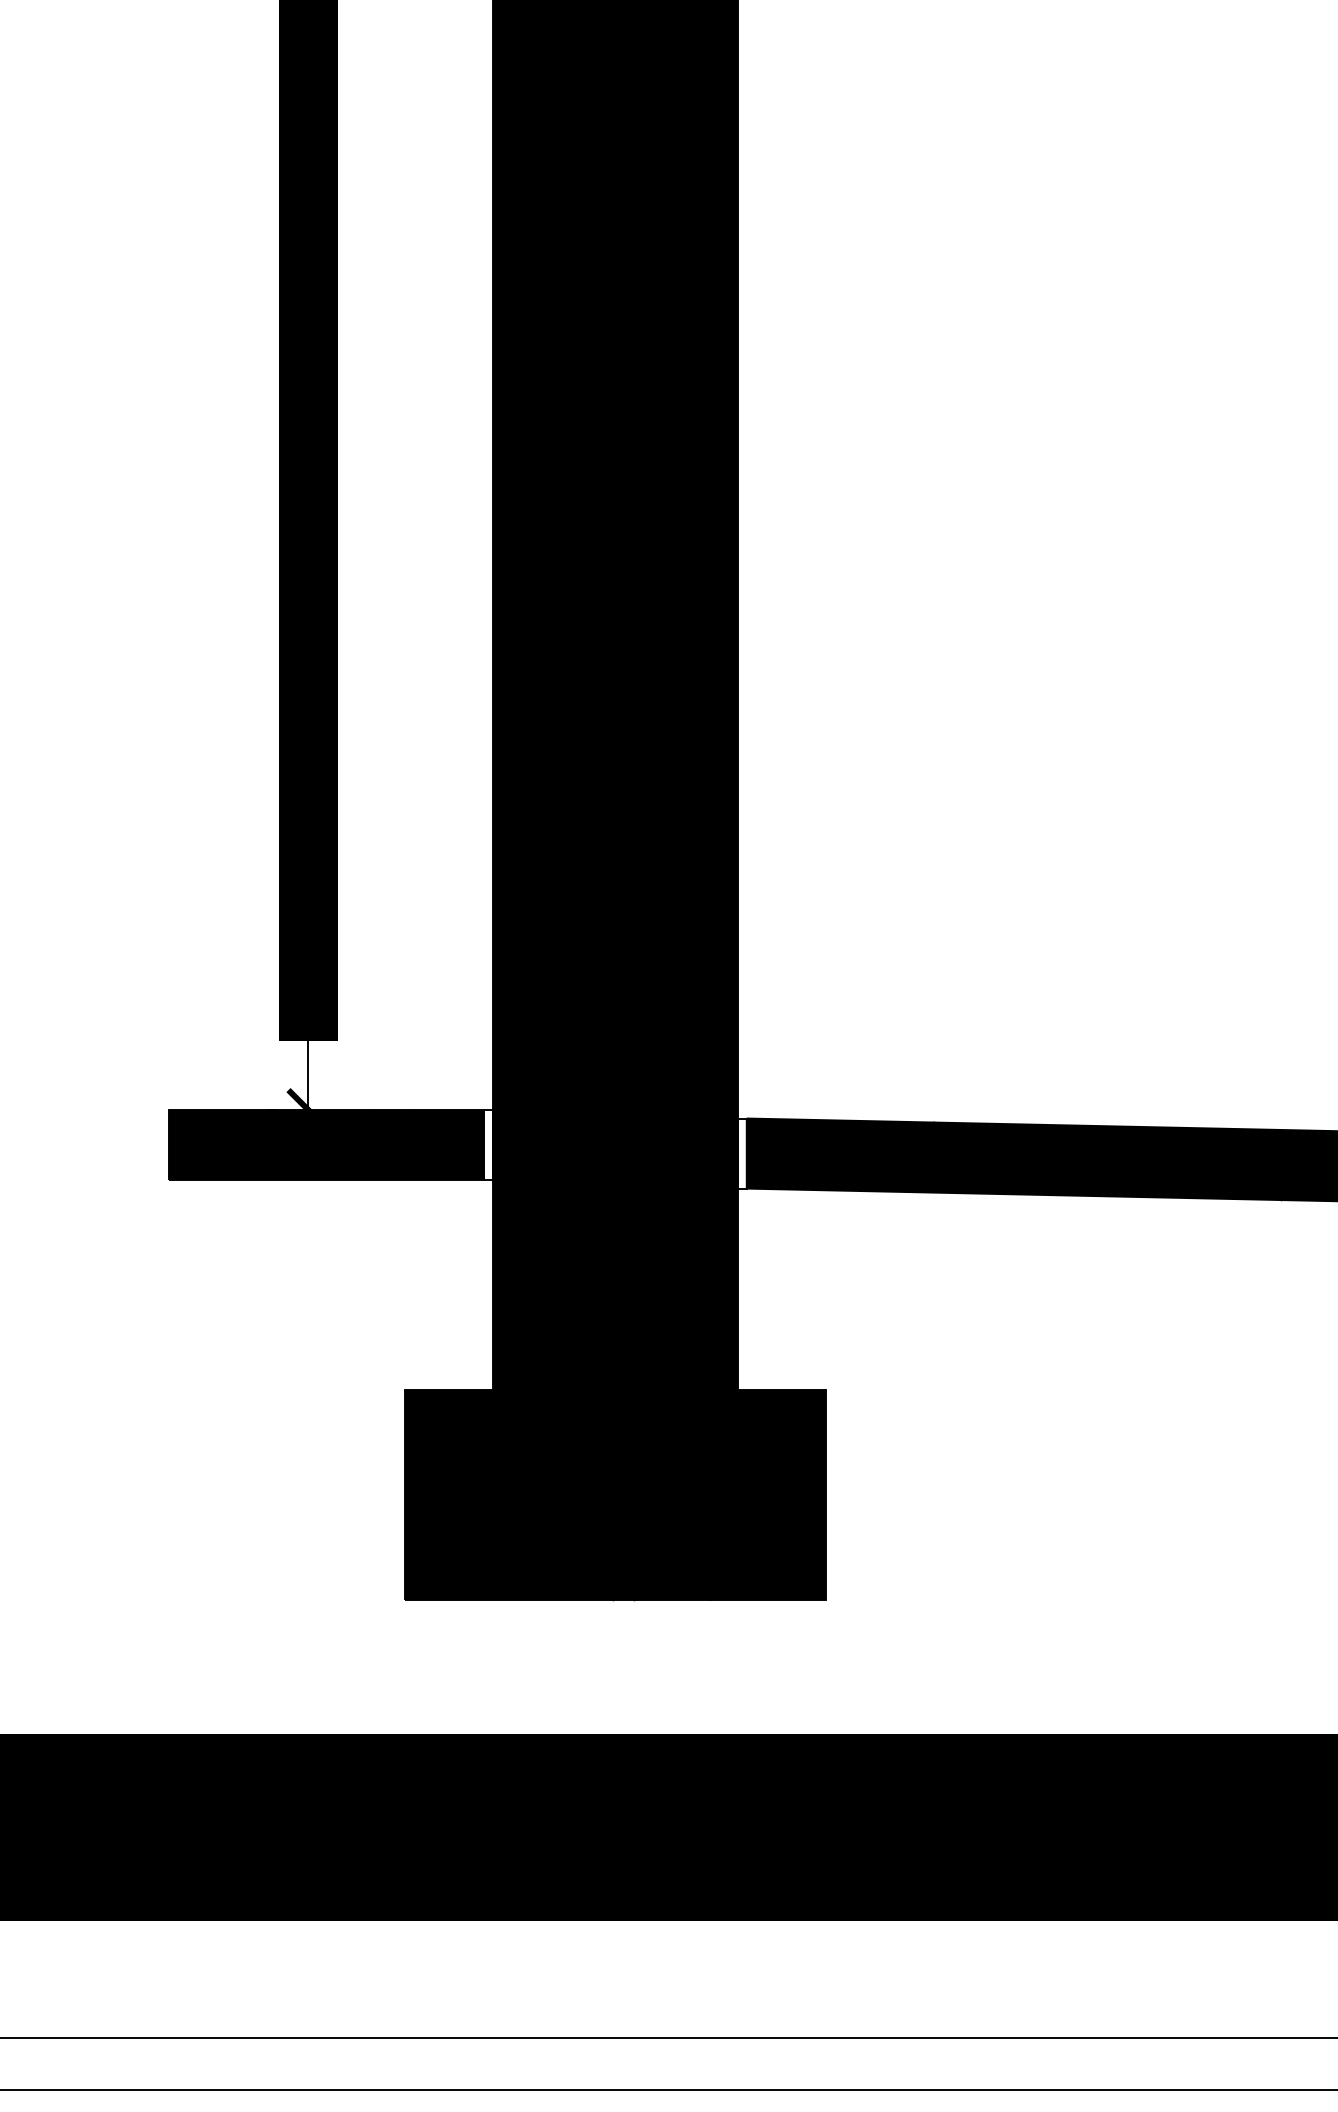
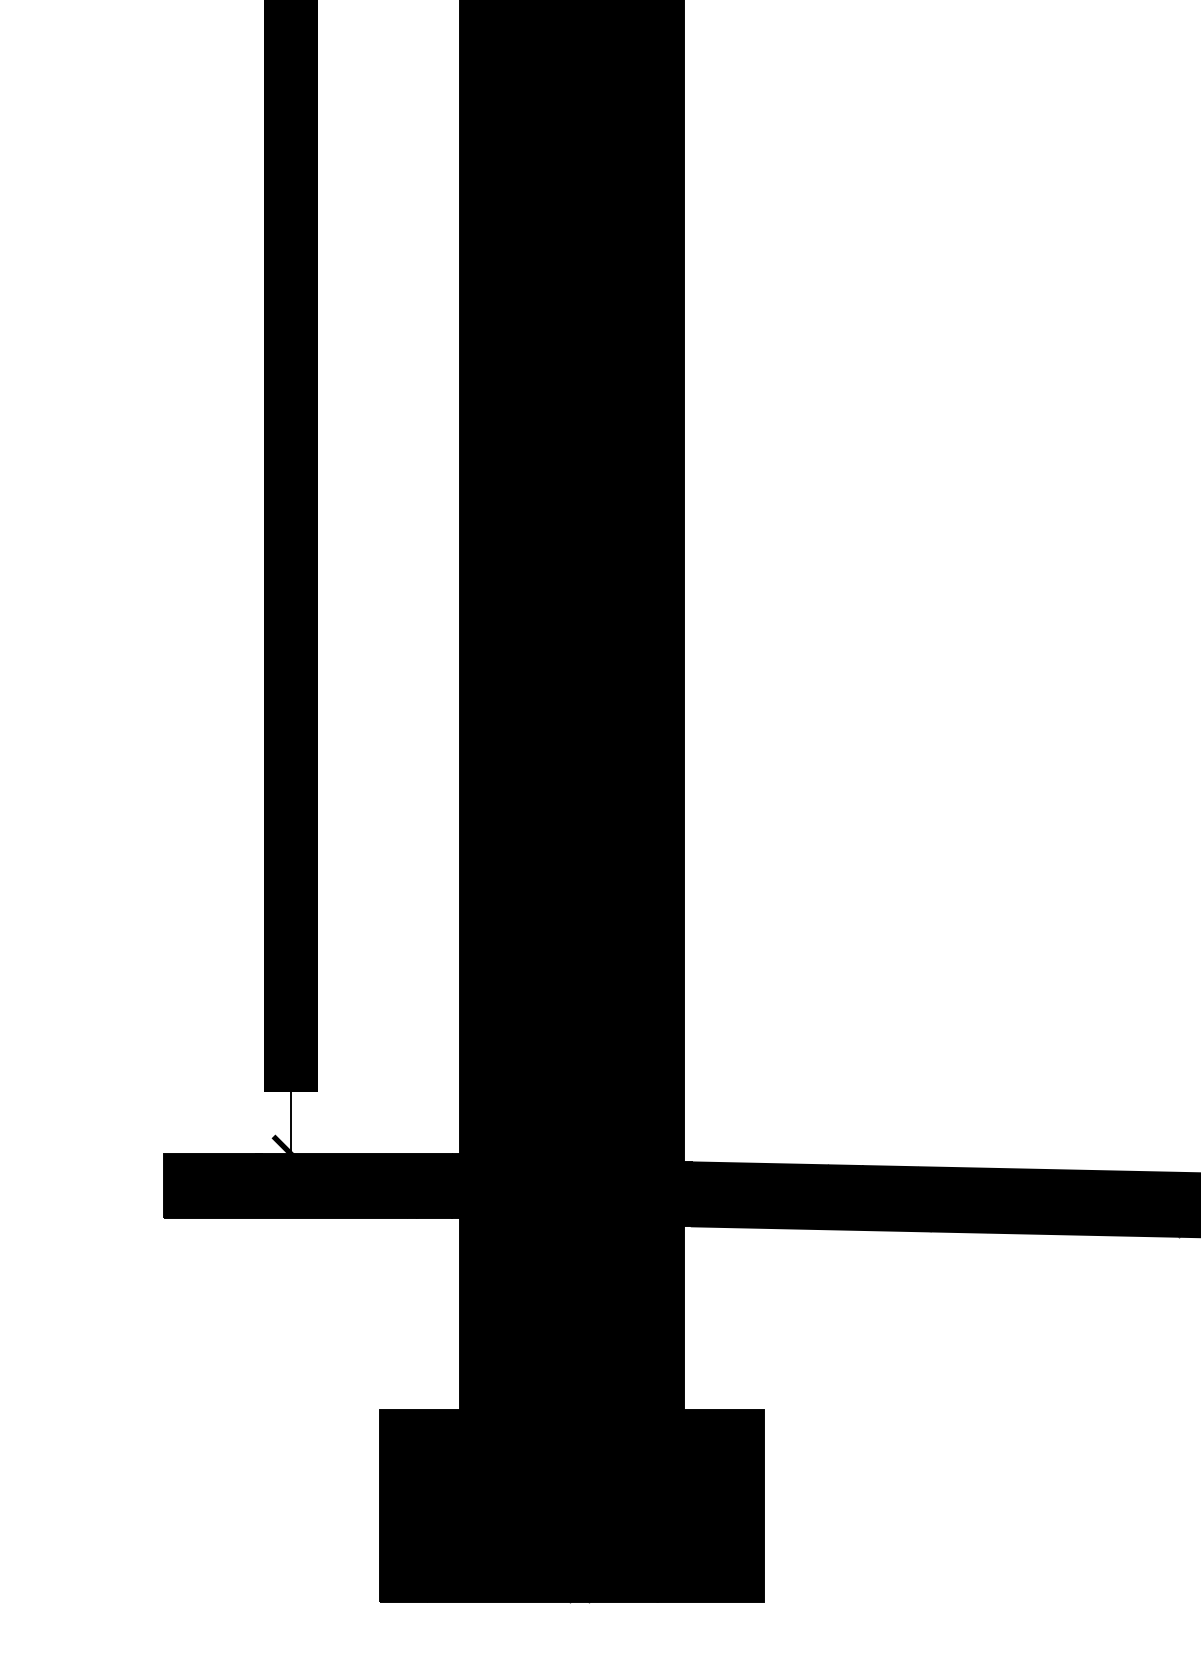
fill: (488, 1144) -> (456, 1186), added
fill: (742, 1153) -> (687, 1194), added

